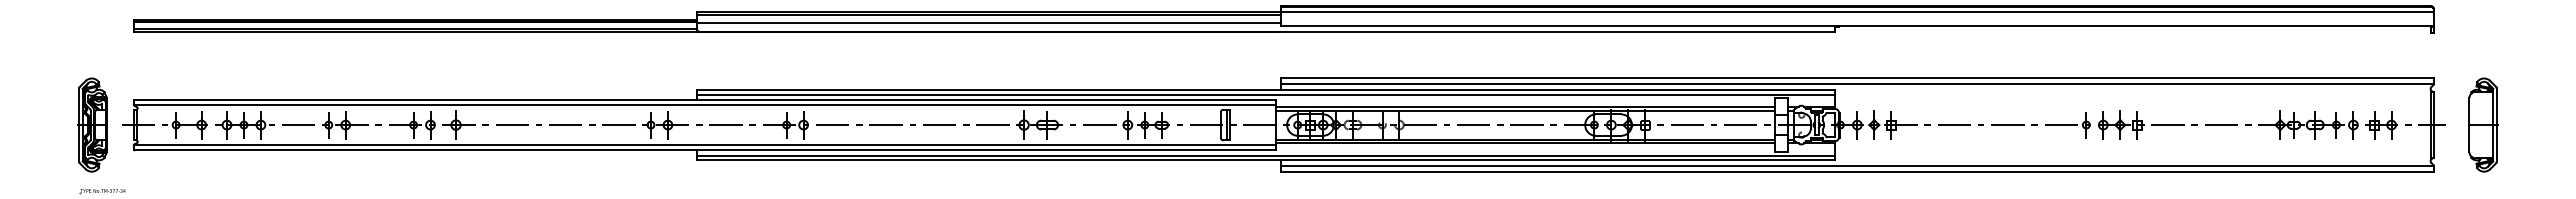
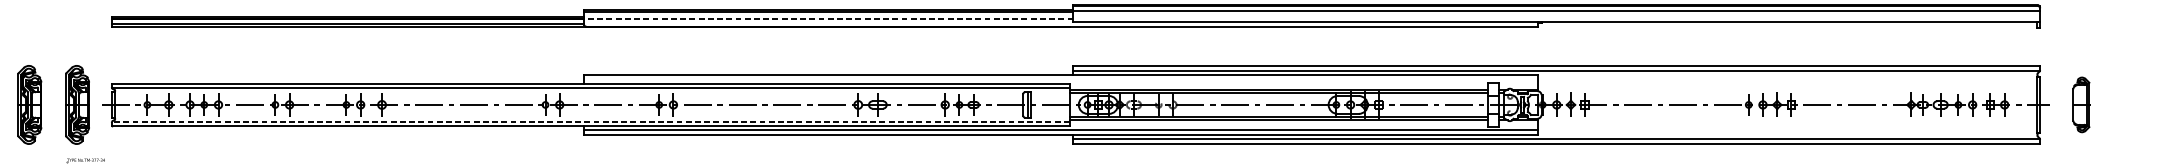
line: (988, 22) -> (828, 18), solid -> dashed
line: (1266, 94) -> (1061, 79), removed
part: (35, 124) -> (29, 104), added
part: (2483, 124) -> (2081, 104), size x0.7
line: (704, 145) -> (590, 122), solid -> dashed

